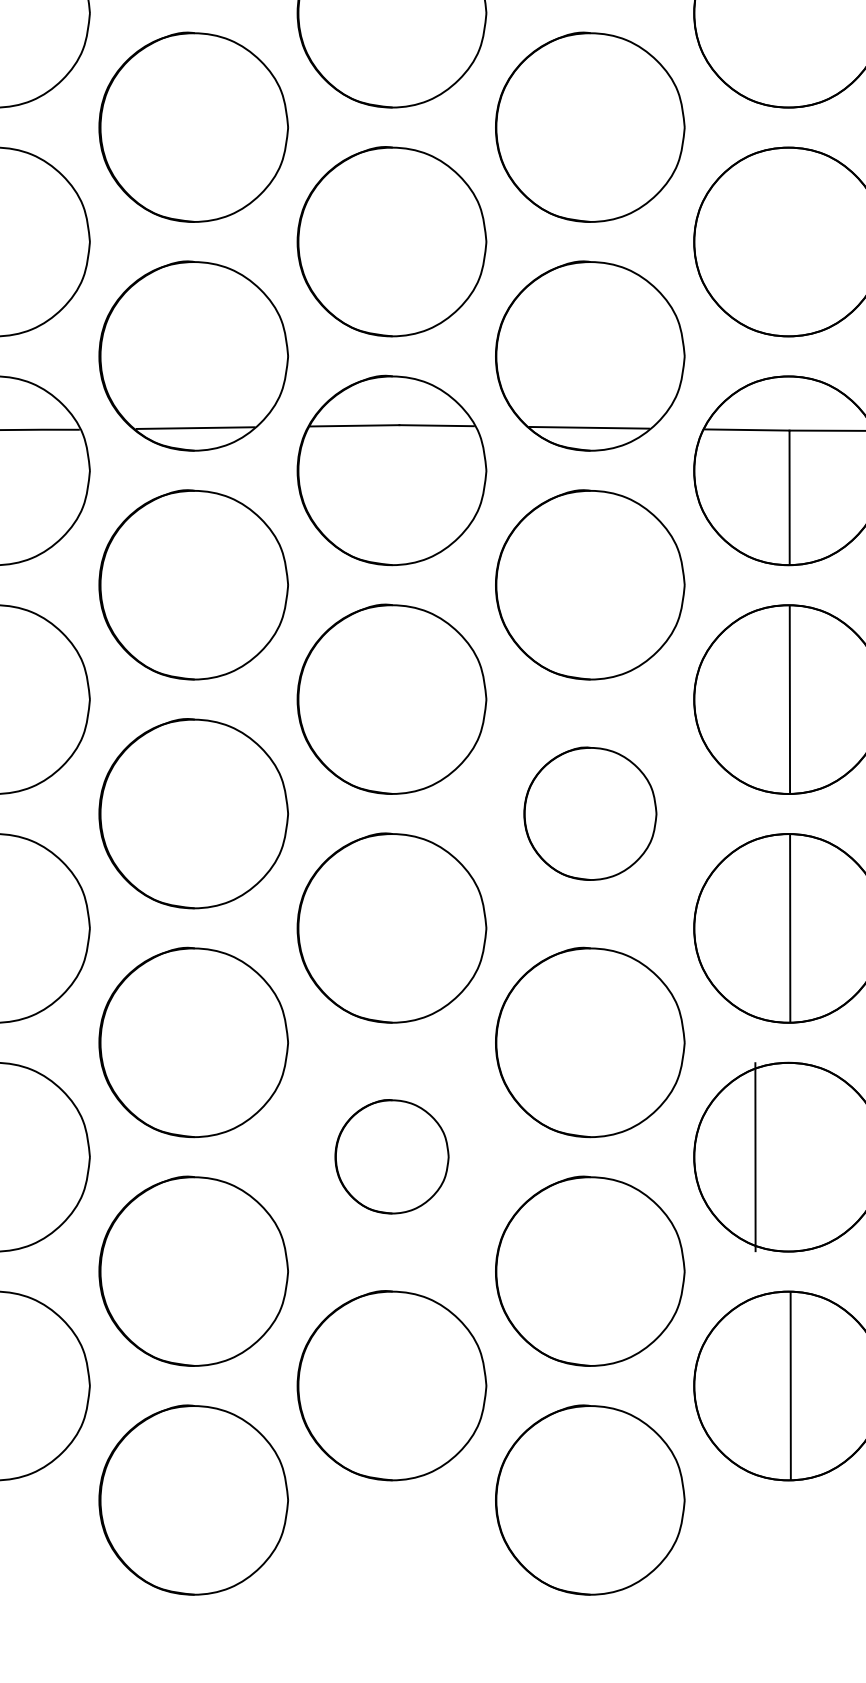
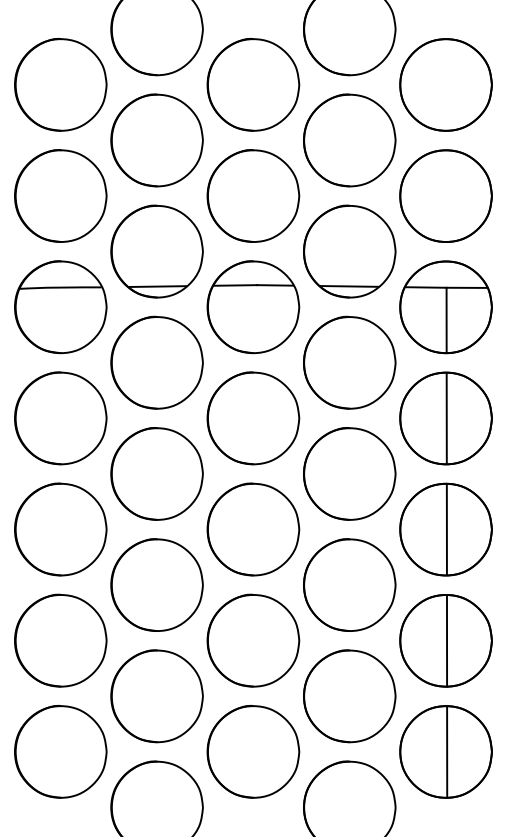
part: (589, 812) -> (349, 473), size x1.43
part: (392, 1156) -> (253, 640), size x1.67
line: (754, 1156) -> (446, 640), moved

